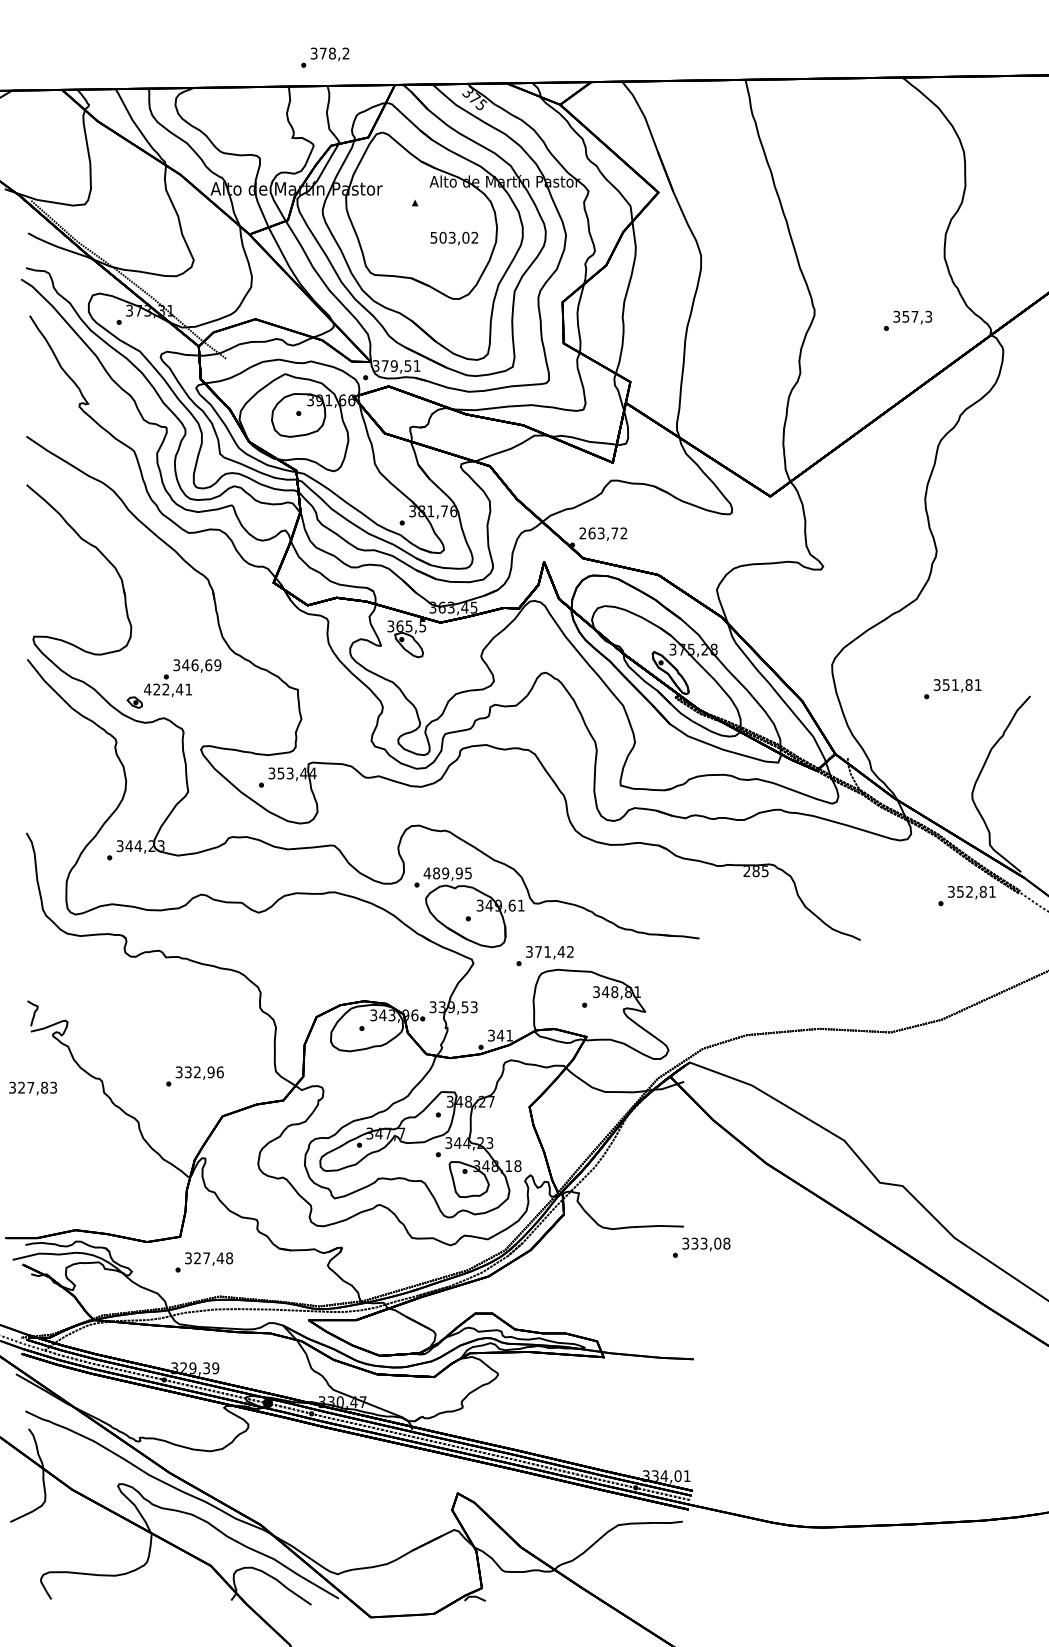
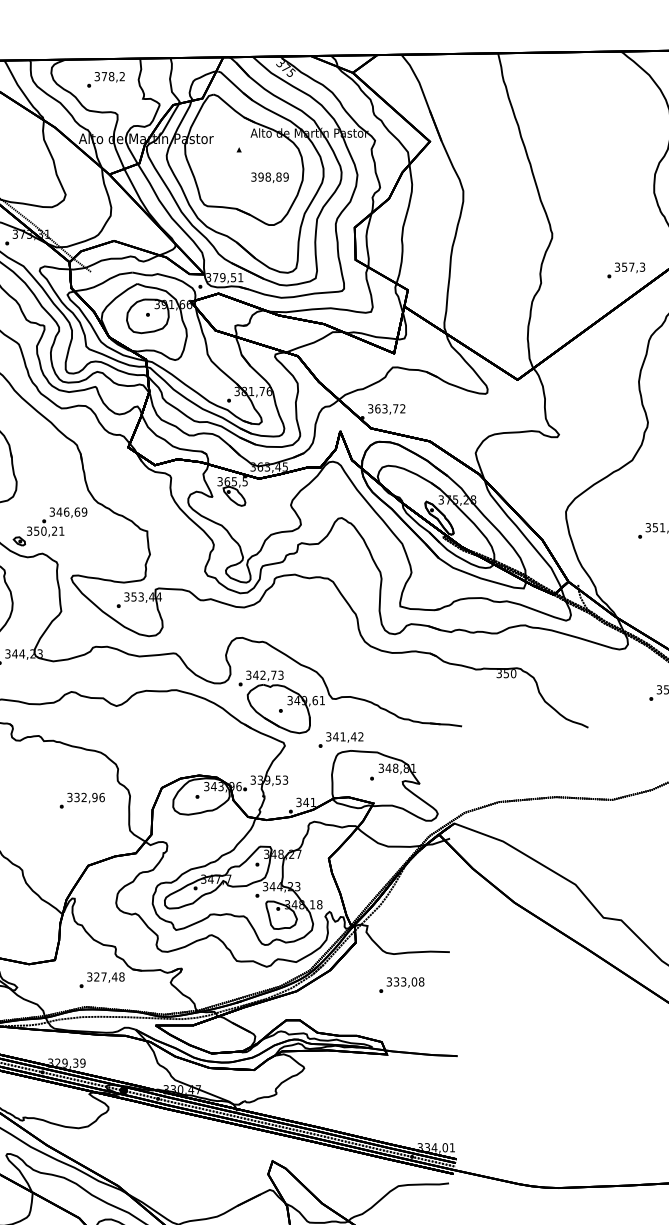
text: (325, 57) -> (106, 79), moved
text: (454, 237) -> (270, 176), 503,02 -> 398,89
text: (907, 320) -> (625, 270), moved
text: (582, 533) -> (370, 408), 263,72 -> 363,72
text: (163, 689) -> (41, 531), 422,41 -> 350,21
text: (755, 871) -> (505, 673), 285 -> 350
text: (447, 873) -> (264, 675), 489,95 -> 342,73
text: (538, 951) -> (335, 736), 371,42 -> 341,42
text: (194, 1076) -> (81, 800), moved
text: (701, 1247) -> (401, 984), moved
text: (204, 1262) -> (102, 980), moved

